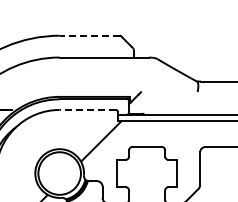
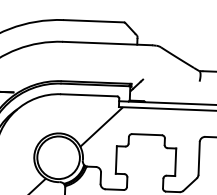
line: (89, 35) -> (93, 20), dashed -> solid
line: (87, 109) -> (88, 94), dashed -> solid

